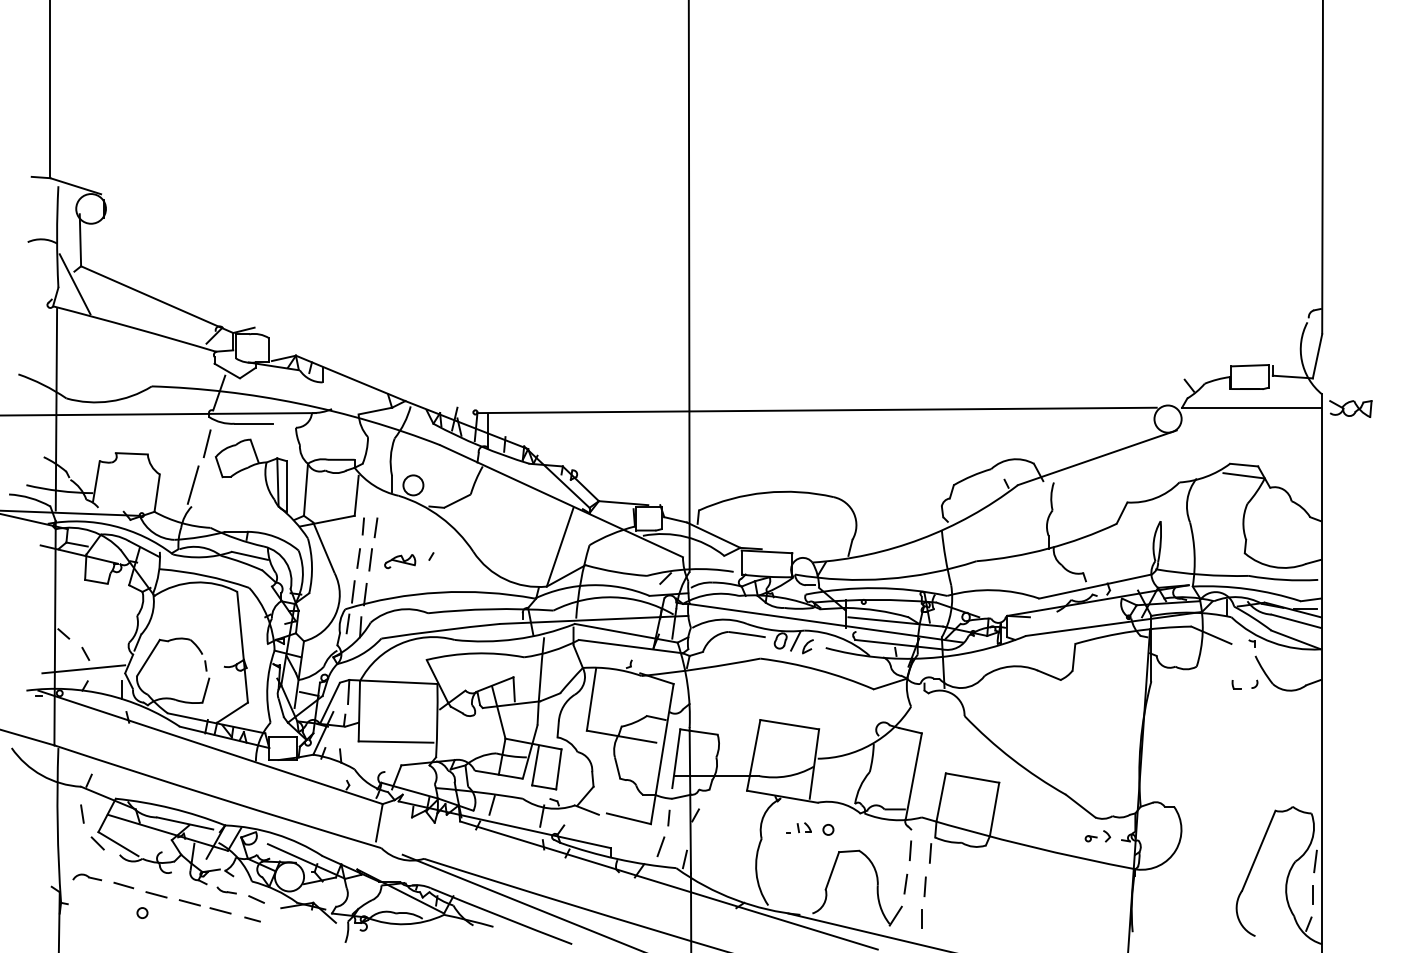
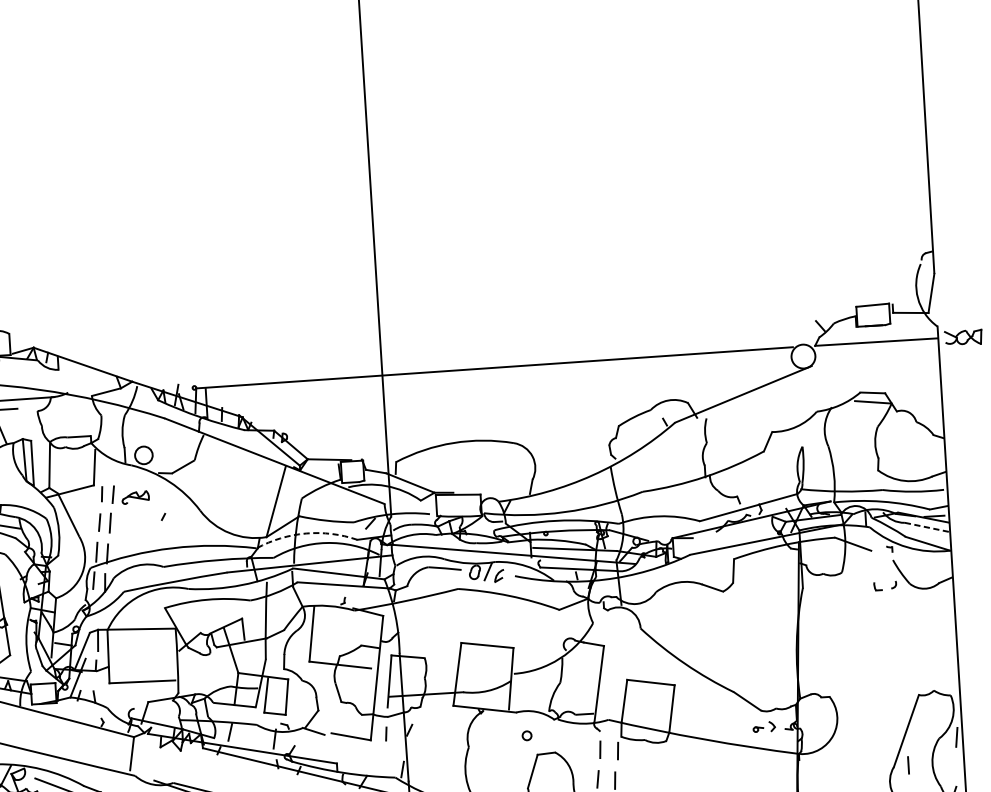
part: (400, 561) -> (135, 497), moved
arc: (591, 585) -> (305, 533), solid -> dashed
line: (1296, 621) -> (927, 527), solid -> dashed
part: (798, 827) -> (500, 735), removed
line: (660, 846) -> (380, 759), removed
line: (1312, 894) -> (908, 765), moved

